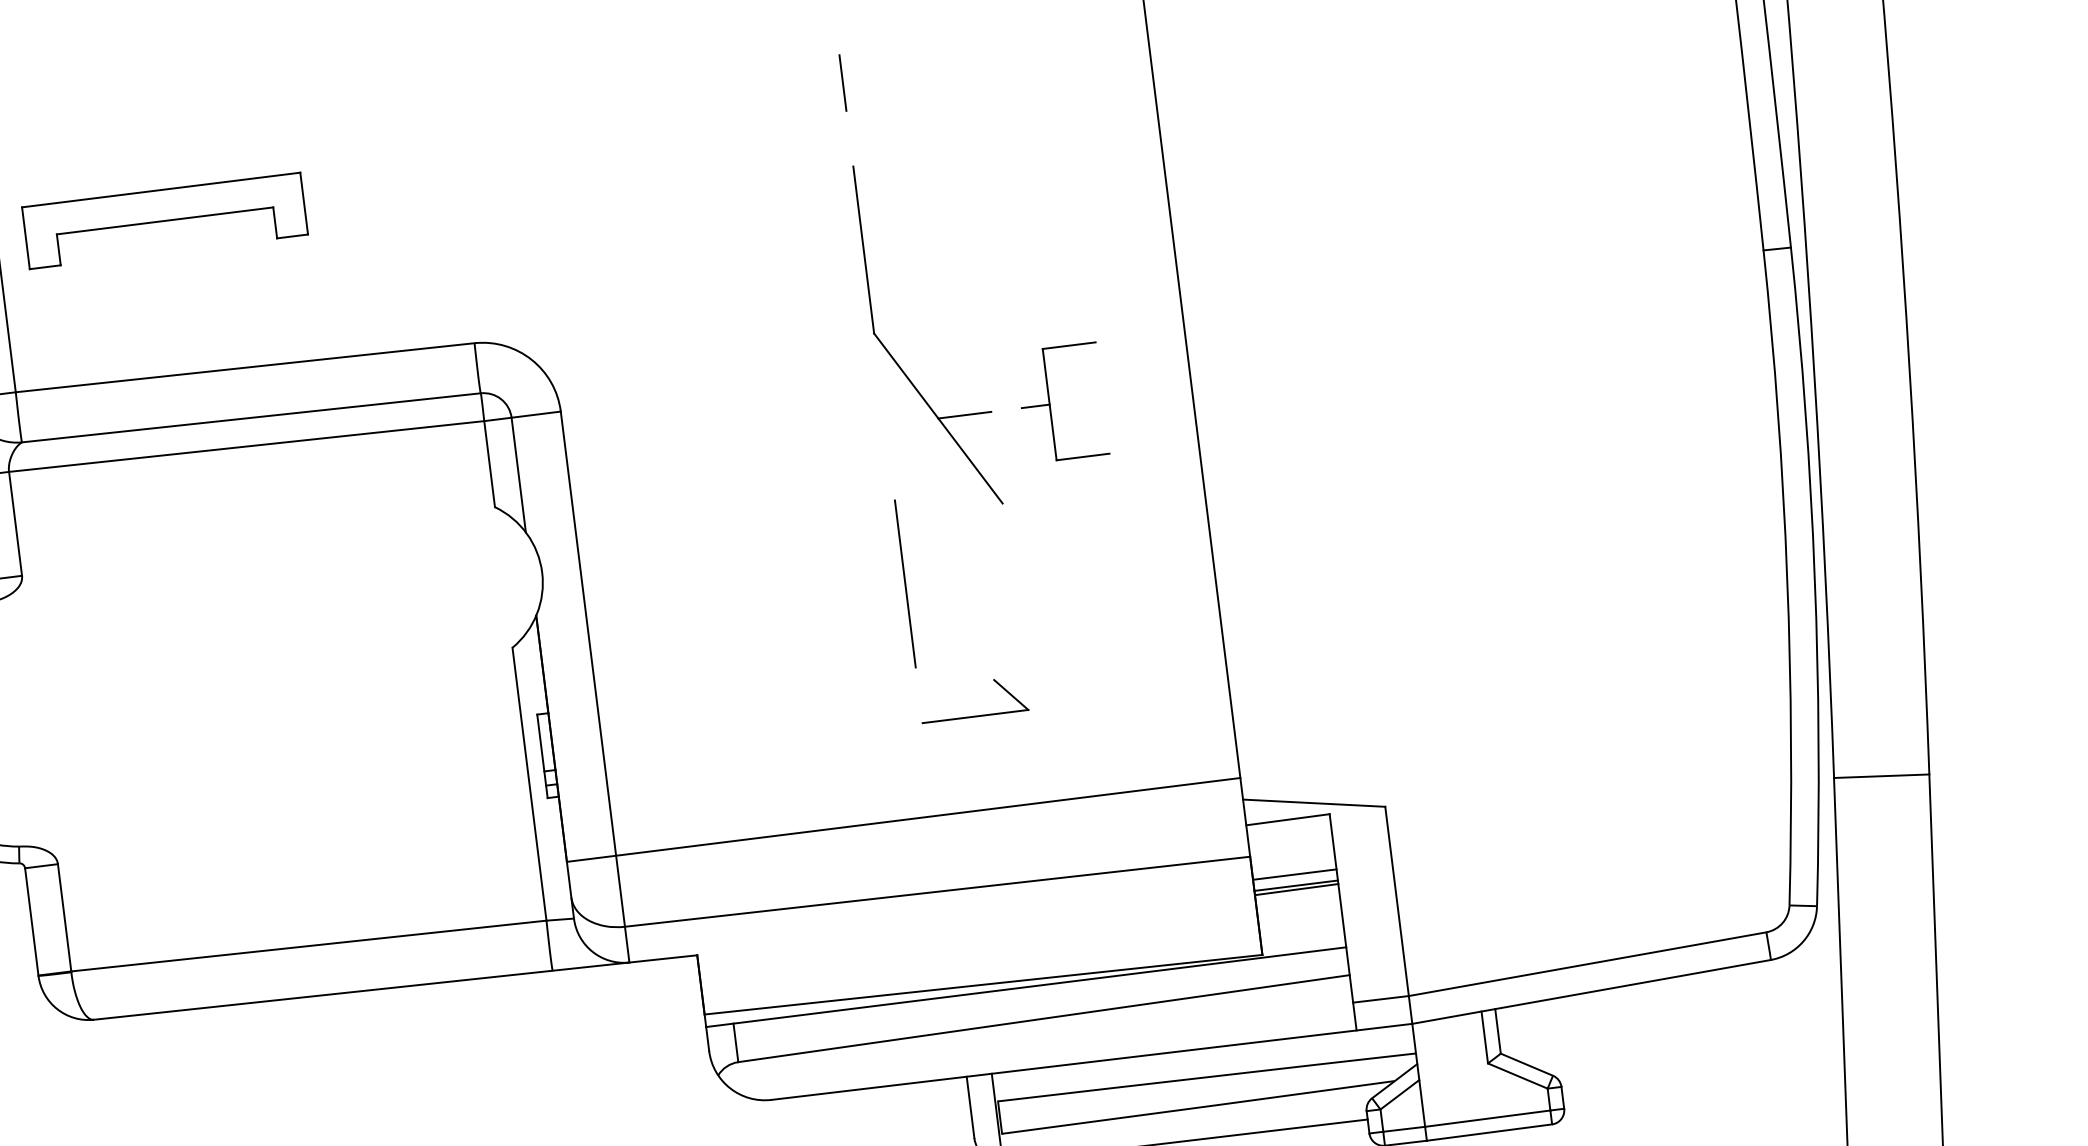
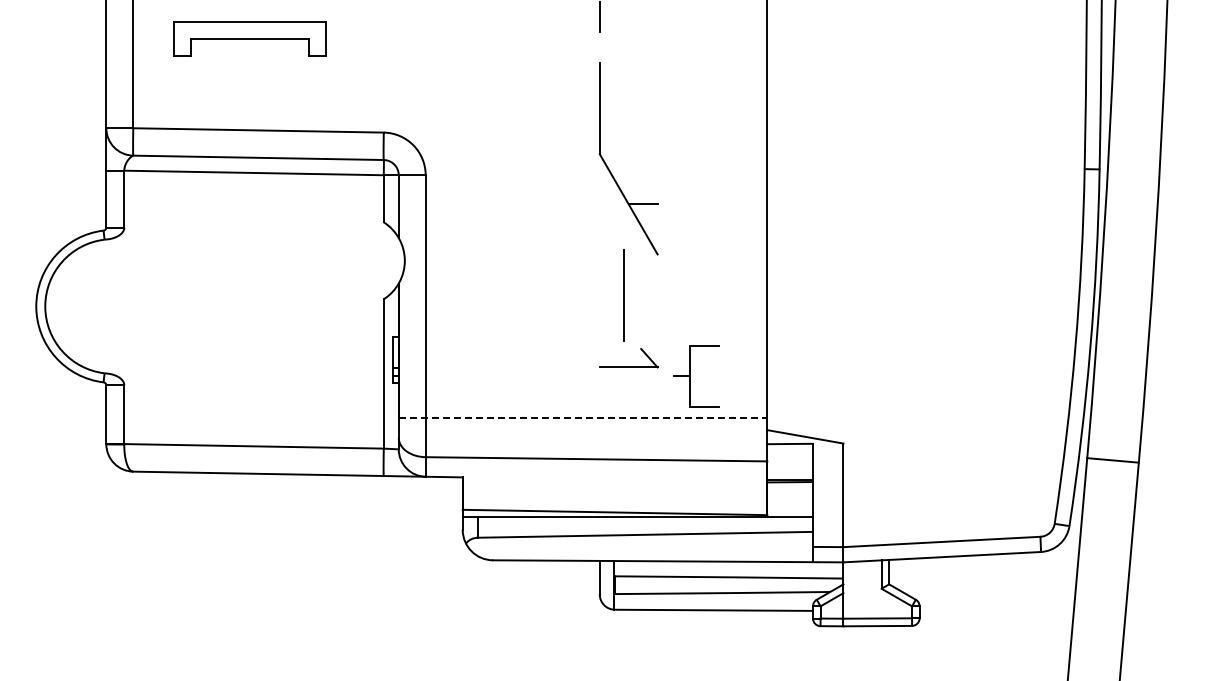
part: (163, 220) -> (249, 38), moved
part: (1062, 403) -> (696, 376), moved
line: (904, 584) -> (623, 295), moved
line: (904, 820) -> (583, 418), solid -> dashed
line: (1295, 875) -> (790, 474), removed

